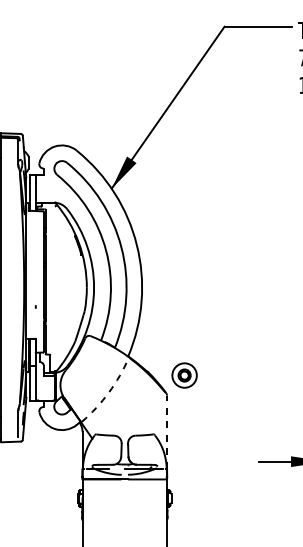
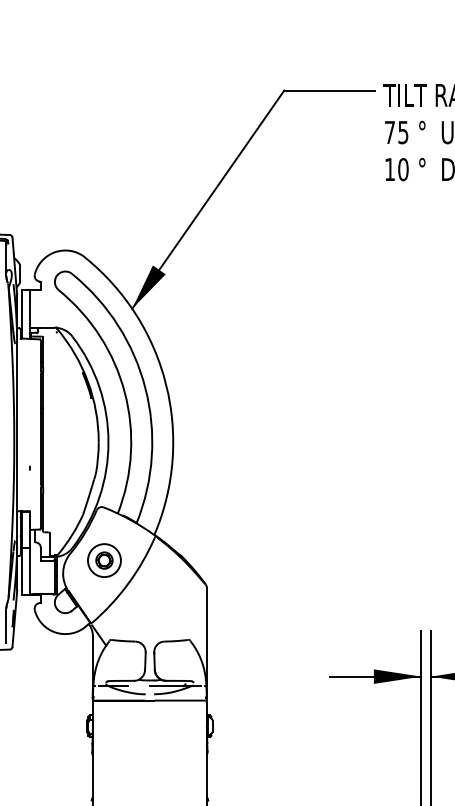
part: (184, 375) -> (104, 560), moved
arc: (108, 392) -> (128, 583), dashed -> solid
line: (166, 431) -> (206, 636), dashed -> solid

